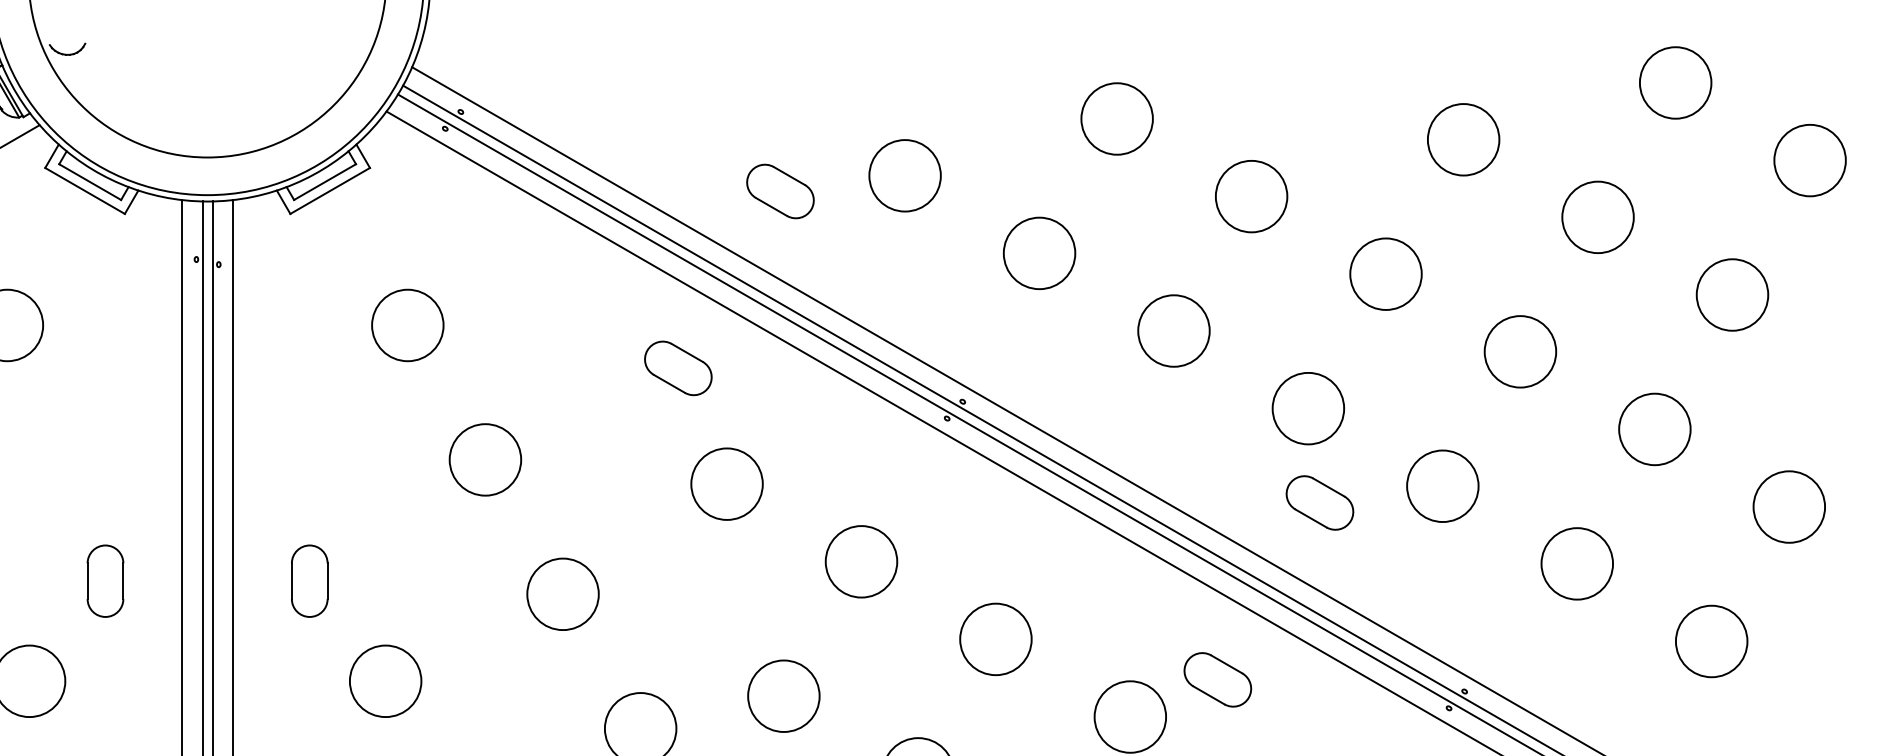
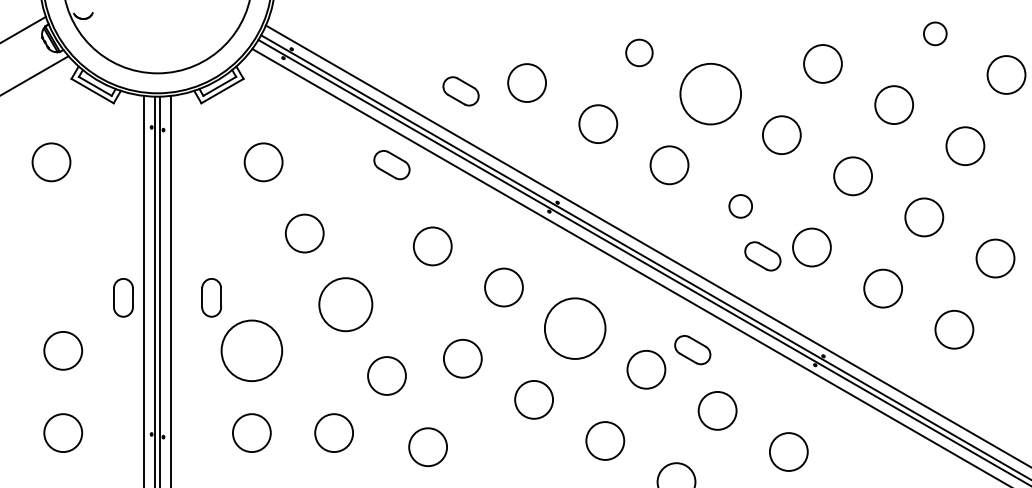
circle: (1676, 82) -> (935, 33), size x0.6
circle: (1117, 118) -> (639, 52), size x0.7
circle: (1251, 195) -> (710, 93), size x1.6
part: (677, 369) -> (391, 165), moved
circle: (1307, 408) -> (740, 206), size x0.6
part: (1319, 503) -> (762, 256), moved
part: (105, 580) -> (123, 297), moved
circle: (562, 593) -> (345, 304), size x1.4
circle: (996, 639) -> (575, 328), size x1.6
circle: (384, 680) -> (251, 350), size x1.6

